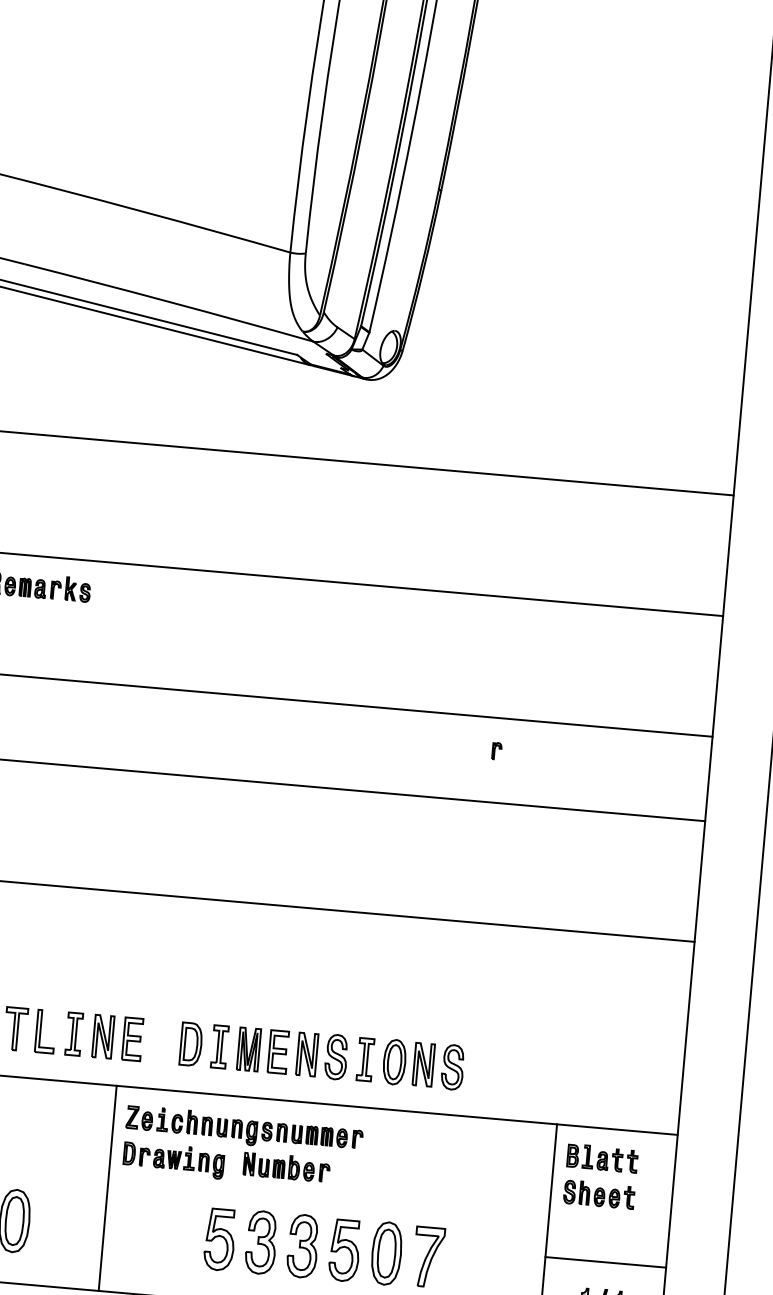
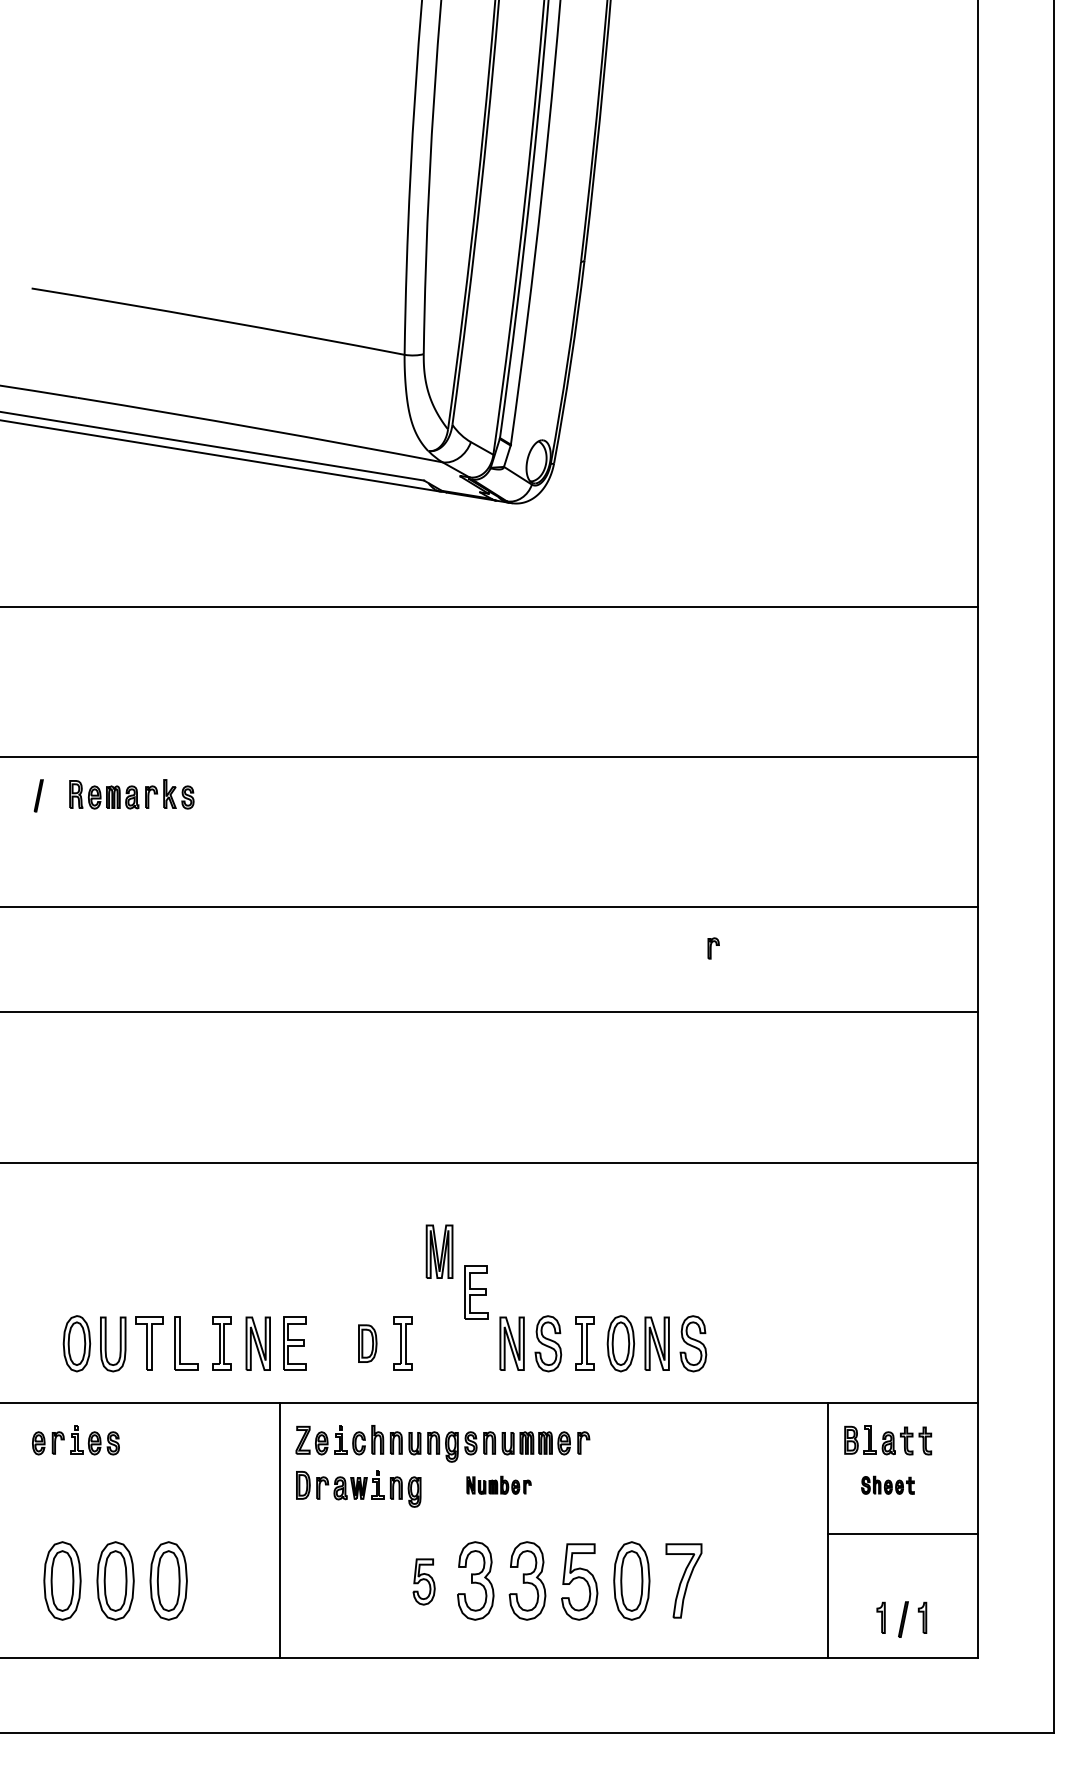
part: (191, 1044) -> (367, 1343), size x0.7
part: (248, 1049) -> (439, 1251), moved
part: (278, 1051) -> (476, 1292), moved
part: (286, 1167) -> (498, 1485), size x0.6
part: (598, 1194) -> (887, 1485), size x0.6
part: (219, 1239) -> (423, 1581), size x0.6
line: (605, 1262) -> (903, 1534), moved

